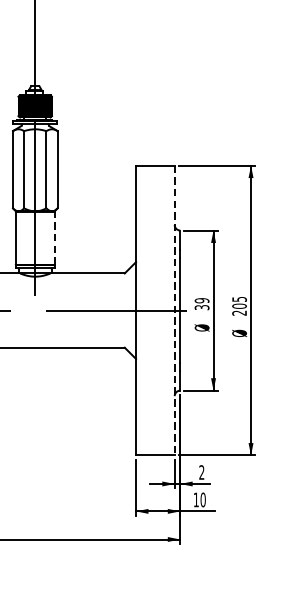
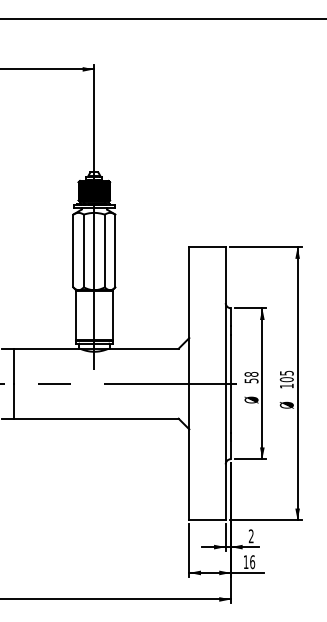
line: (54, 238) -> (112, 315), dashed -> solid
text: (202, 303) -> (251, 377), 39 -> 58
line: (174, 310) -> (225, 383), dashed -> solid
text: (239, 313) -> (286, 386), 205 -> 105
text: (203, 499) -> (252, 561), 10 -> 16

